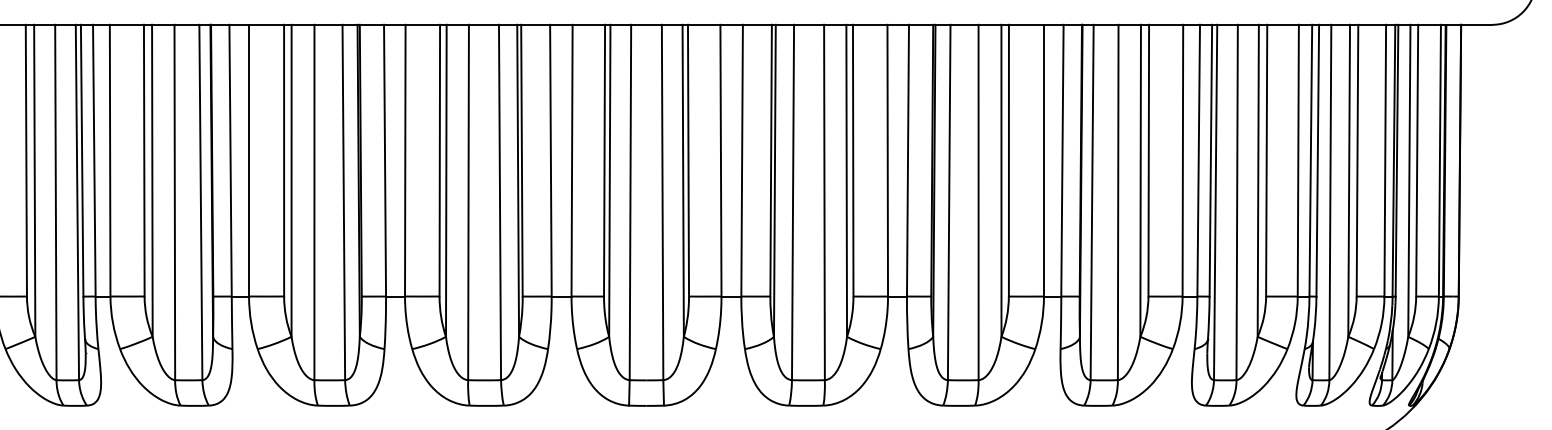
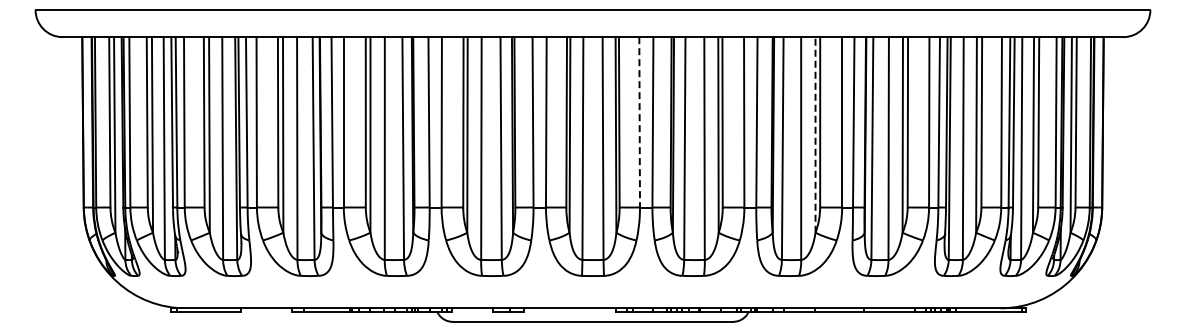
line: (720, 160) -> (639, 122), solid -> dashed
line: (1001, 180) -> (815, 134), solid -> dashed

